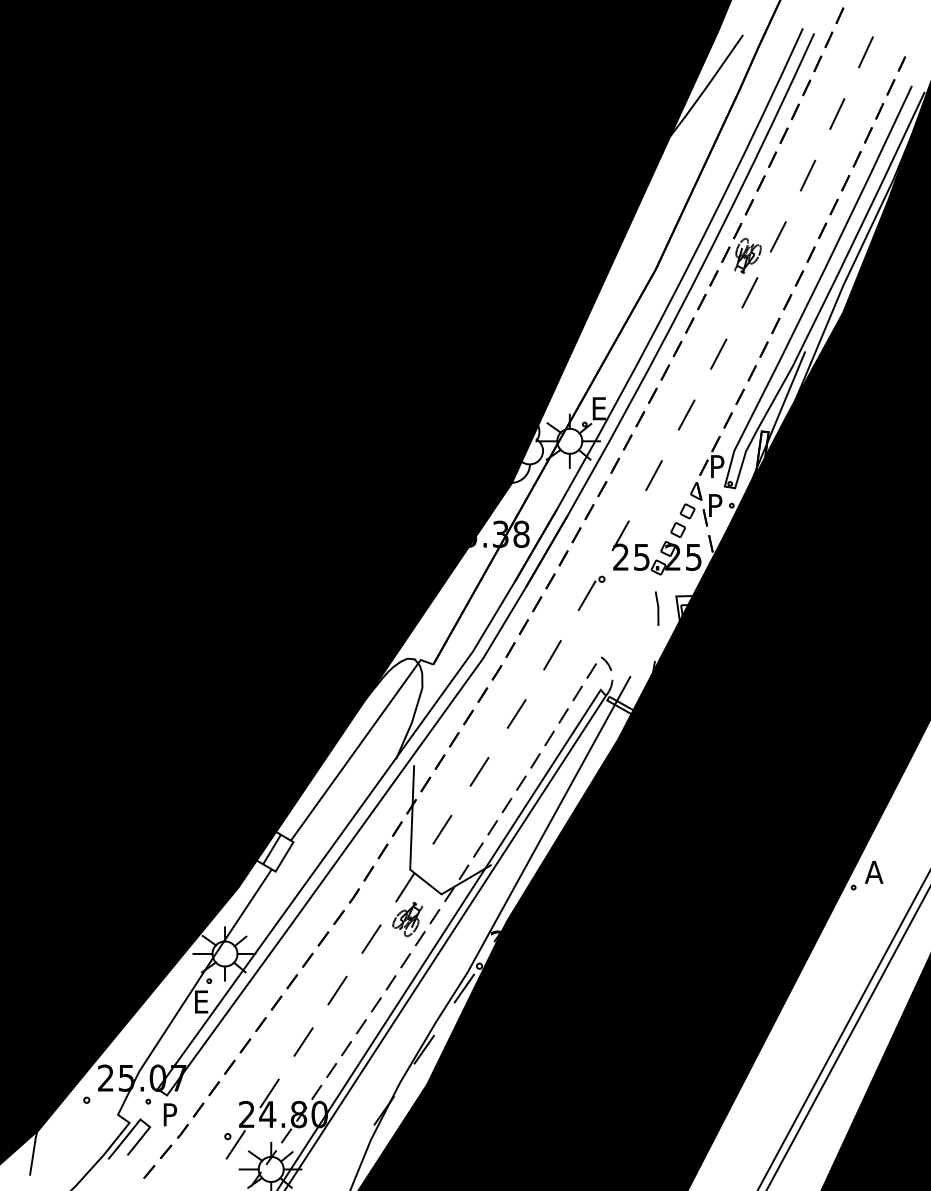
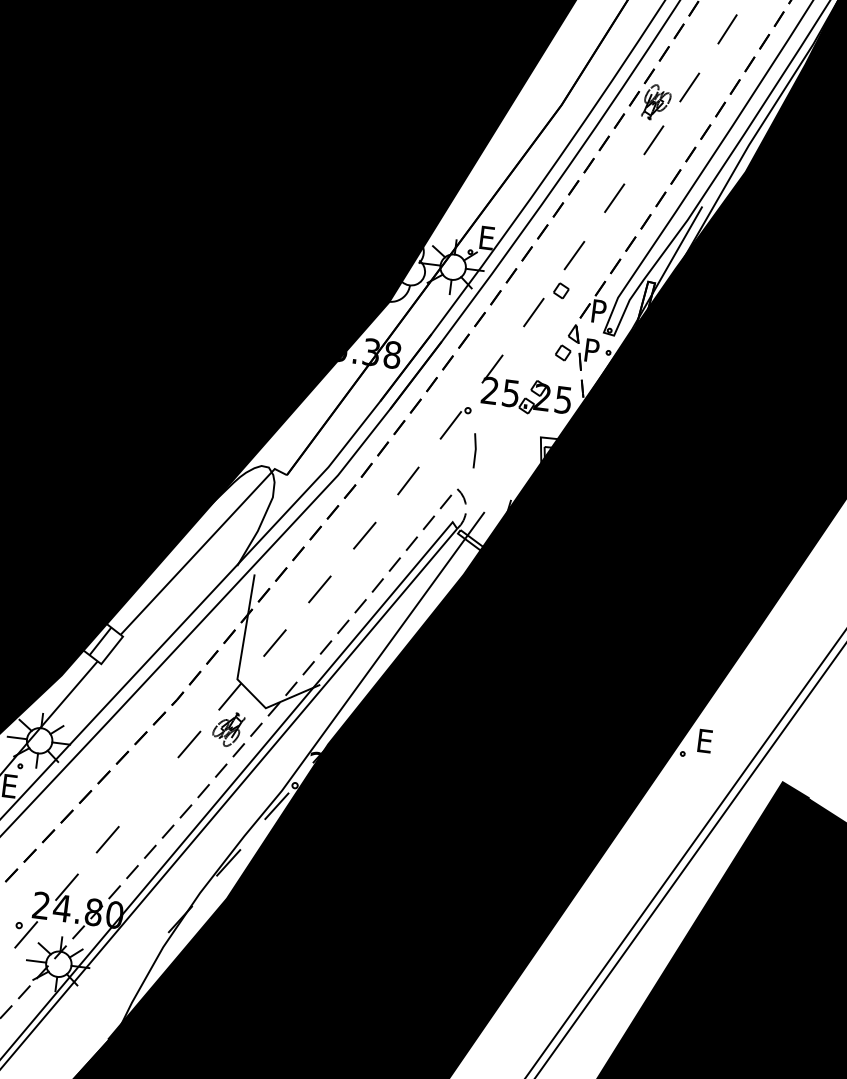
part: (677, 529) -> (560, 290), moved
line: (657, 608) -> (474, 450), moved
text: (873, 872) -> (704, 741), A -> E
line: (337, 990) -> (148, 792), removed

